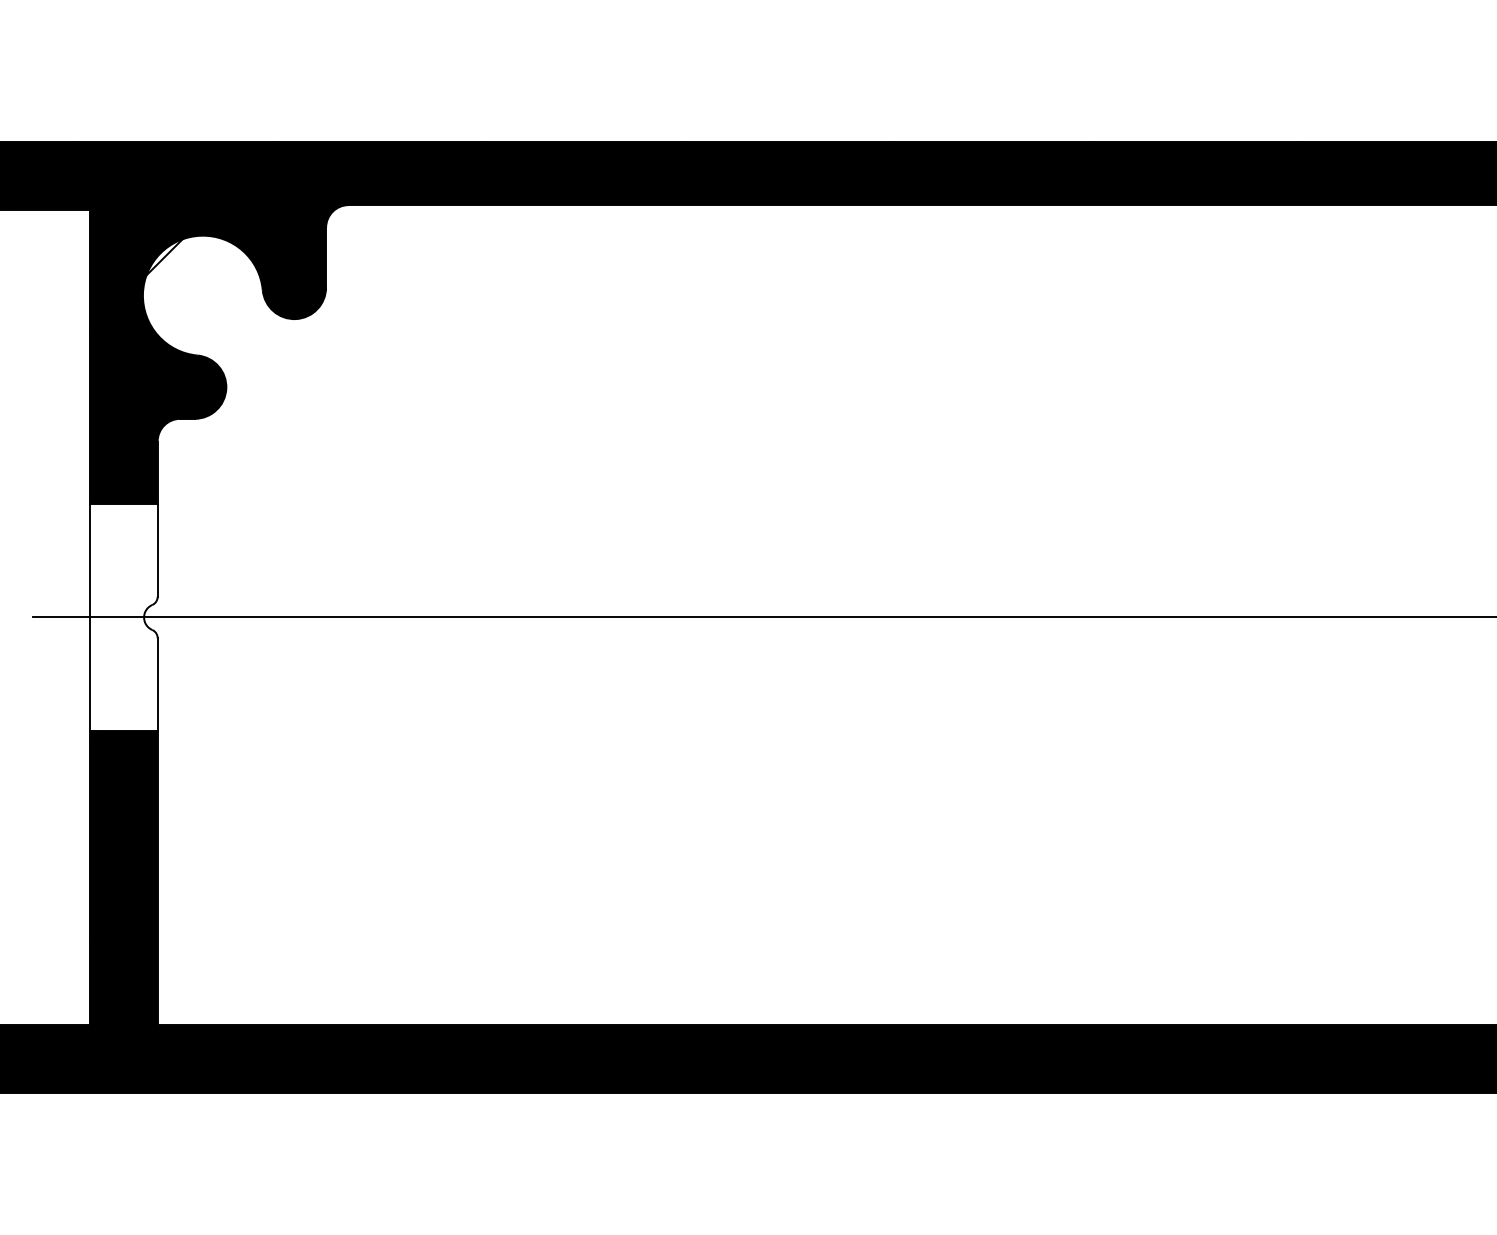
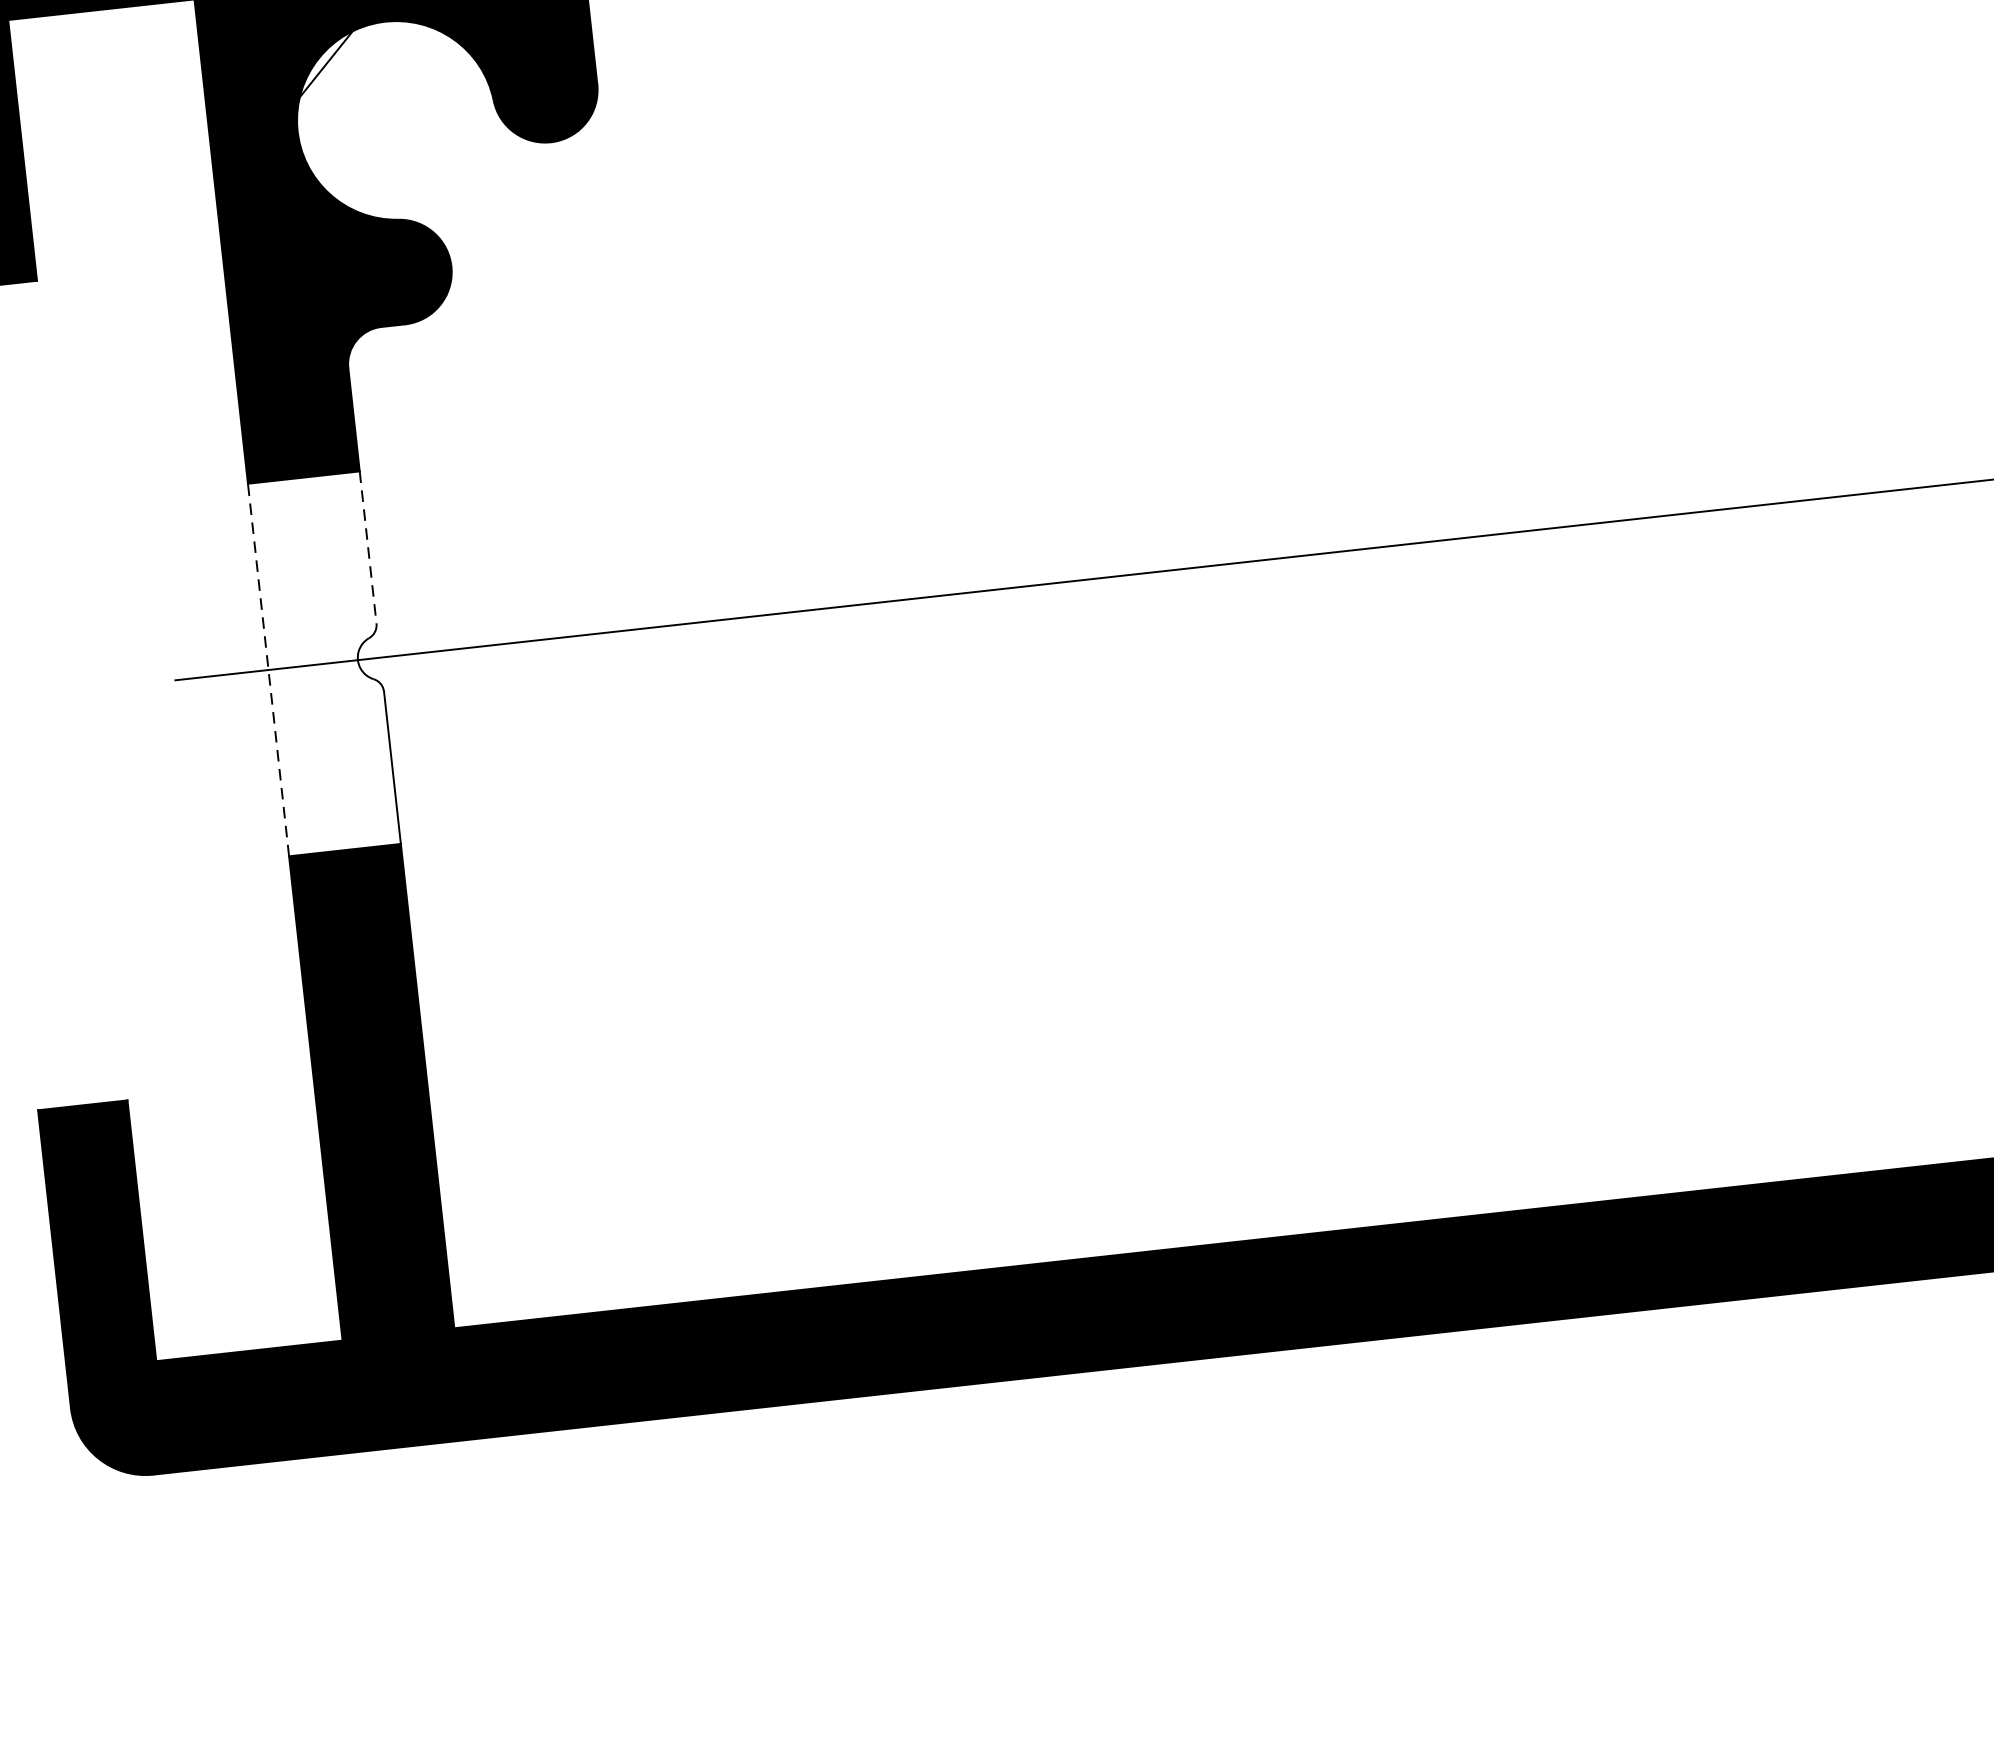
line: (157, 550) -> (367, 547), solid -> dashed
line: (89, 617) -> (268, 670), solid -> dashed

